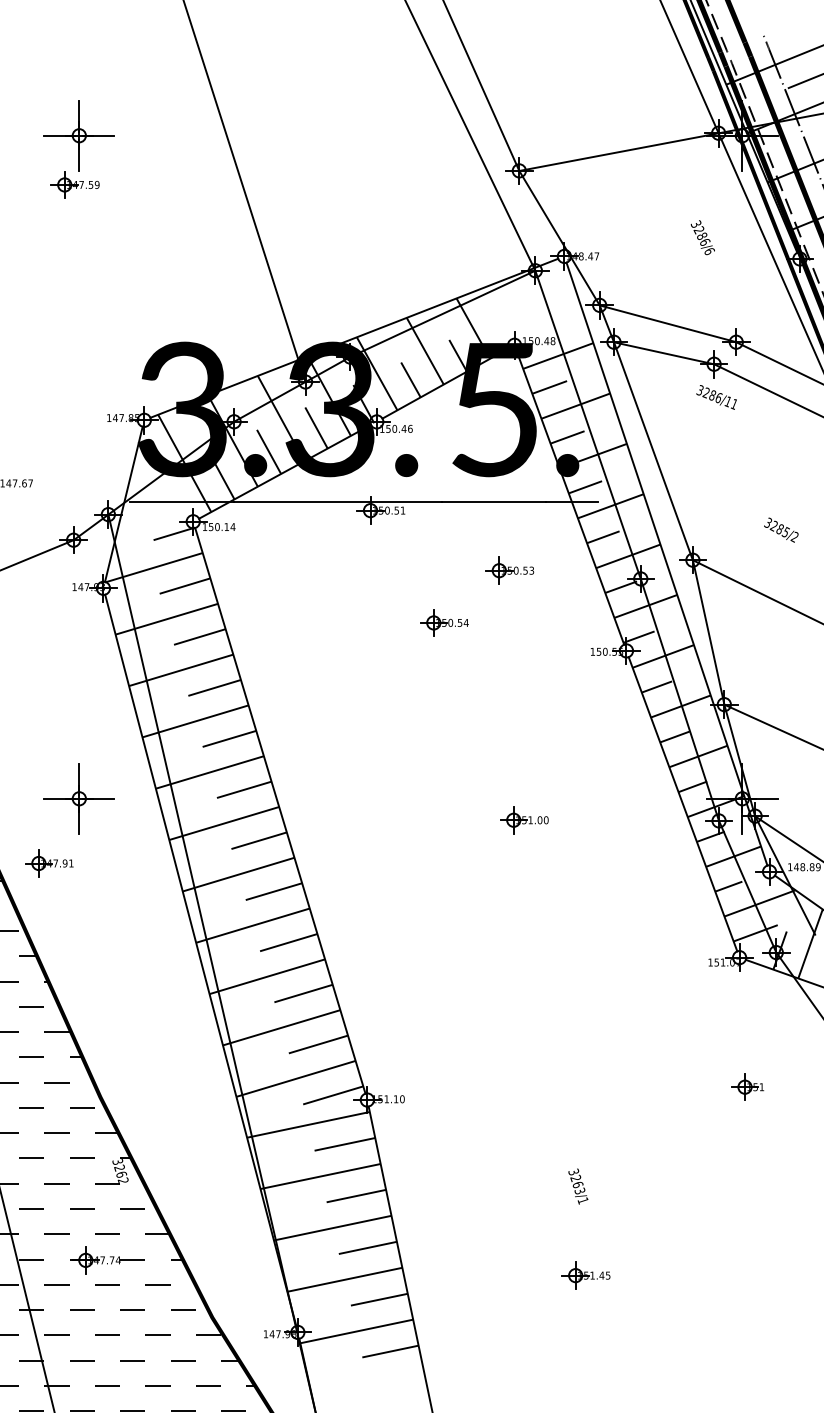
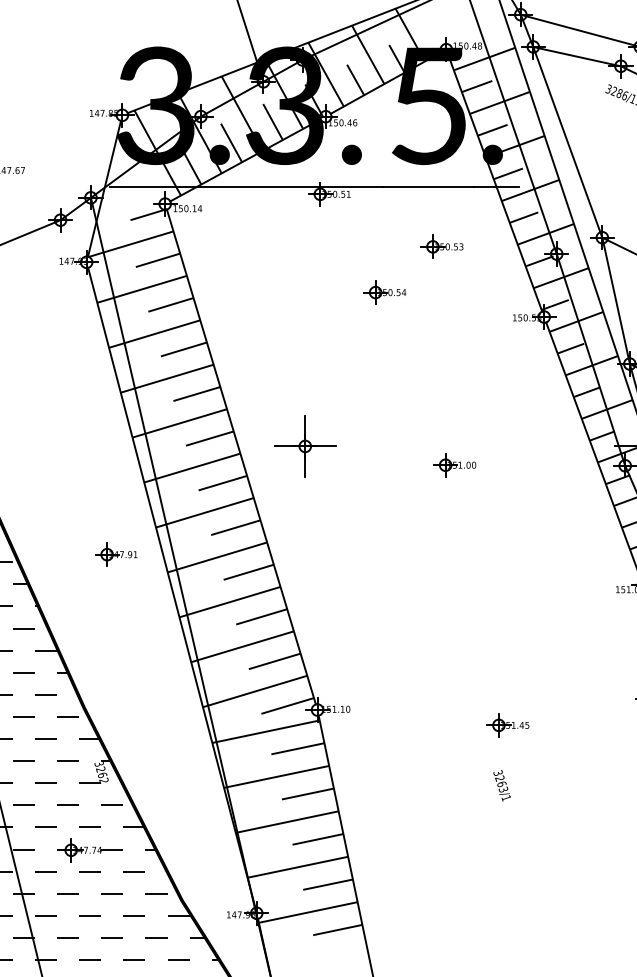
part: (78, 798) -> (304, 446), moved
part: (49, 863) -> (116, 554), moved
part: (585, 1275) -> (507, 725), moved

